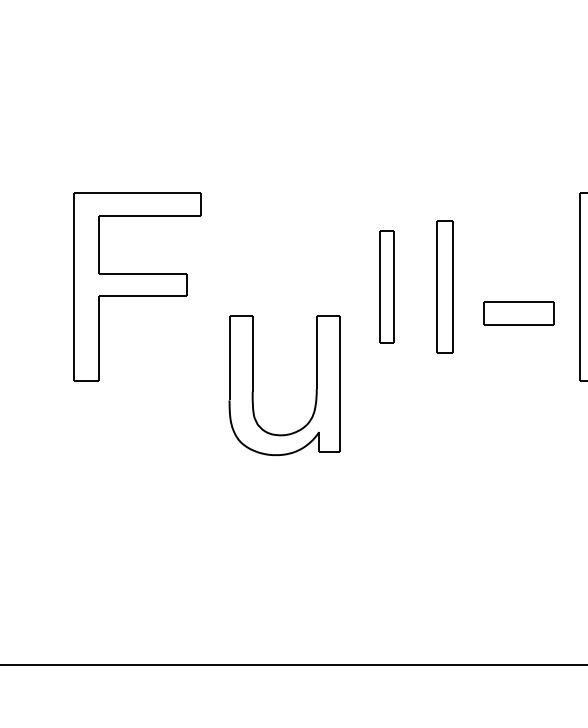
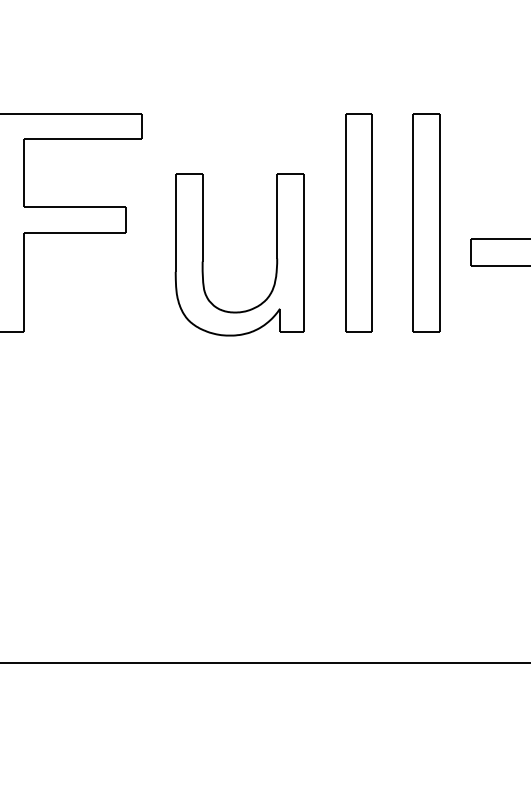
part: (386, 286) -> (358, 221), size x1.67
part: (445, 286) -> (427, 221), size x1.43
part: (253, 385) -> (203, 254), moved

